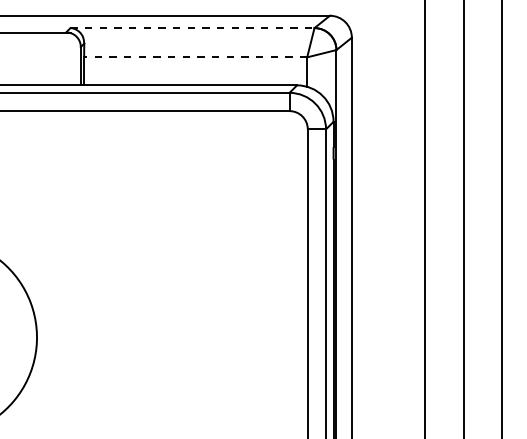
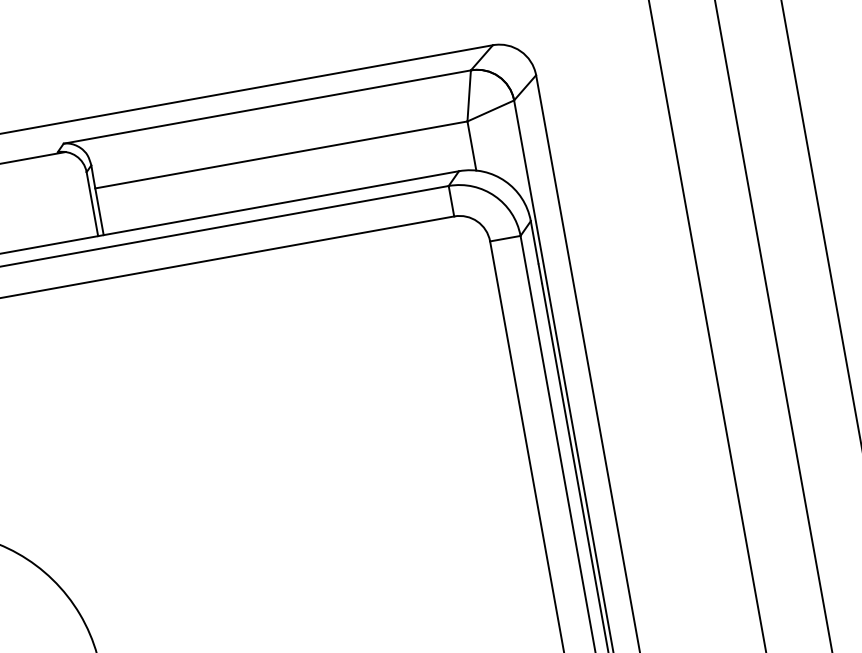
line: (192, 28) -> (267, 107), dashed -> solid
line: (195, 57) -> (281, 155), dashed -> solid

